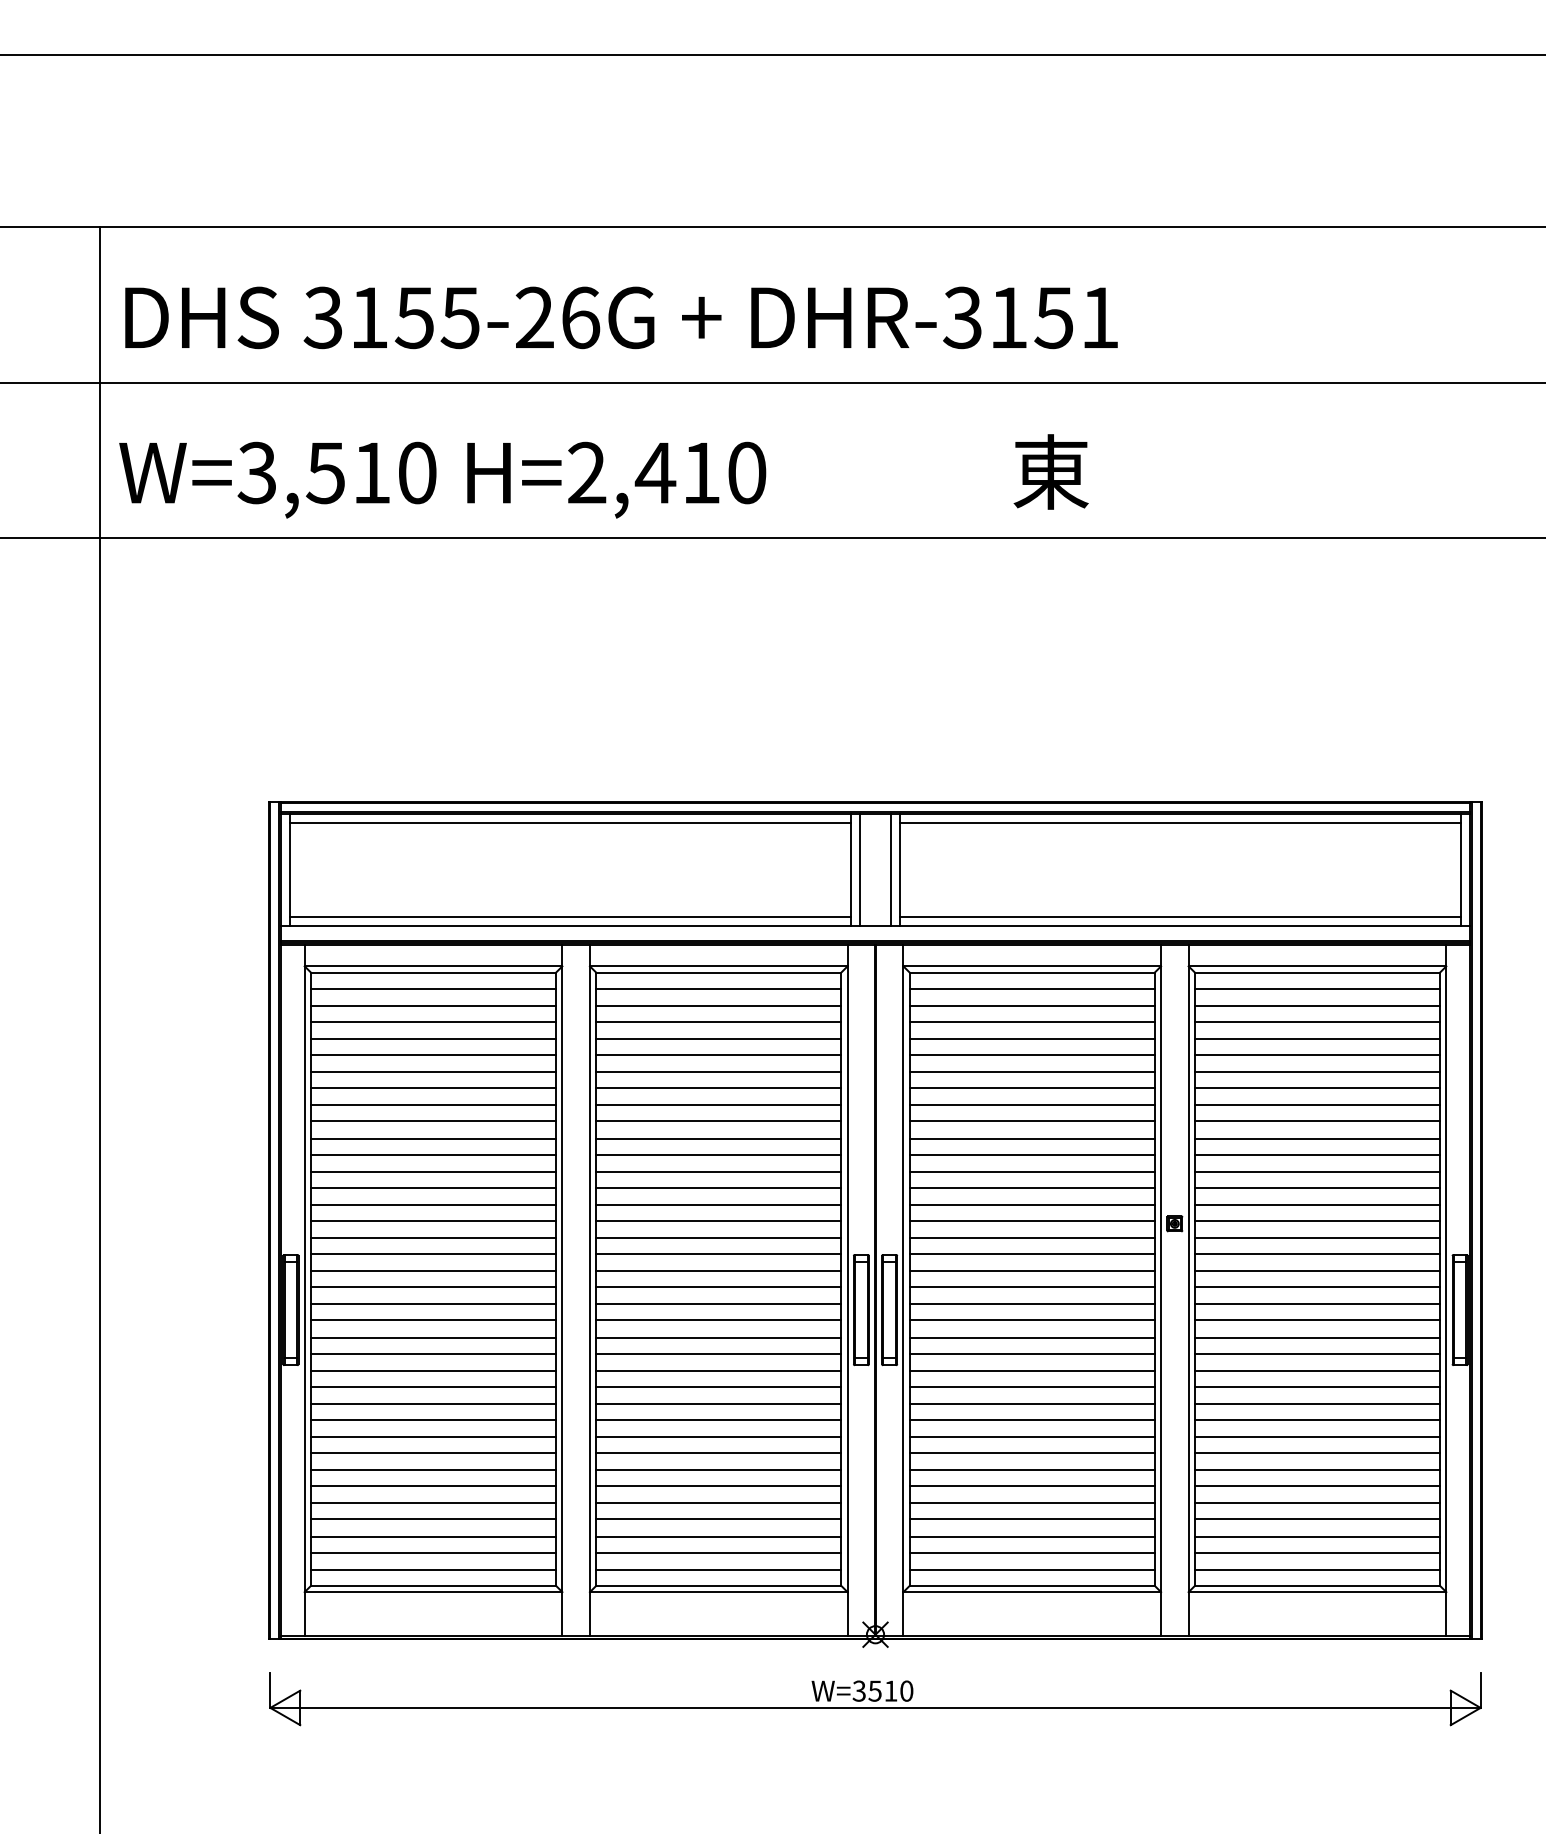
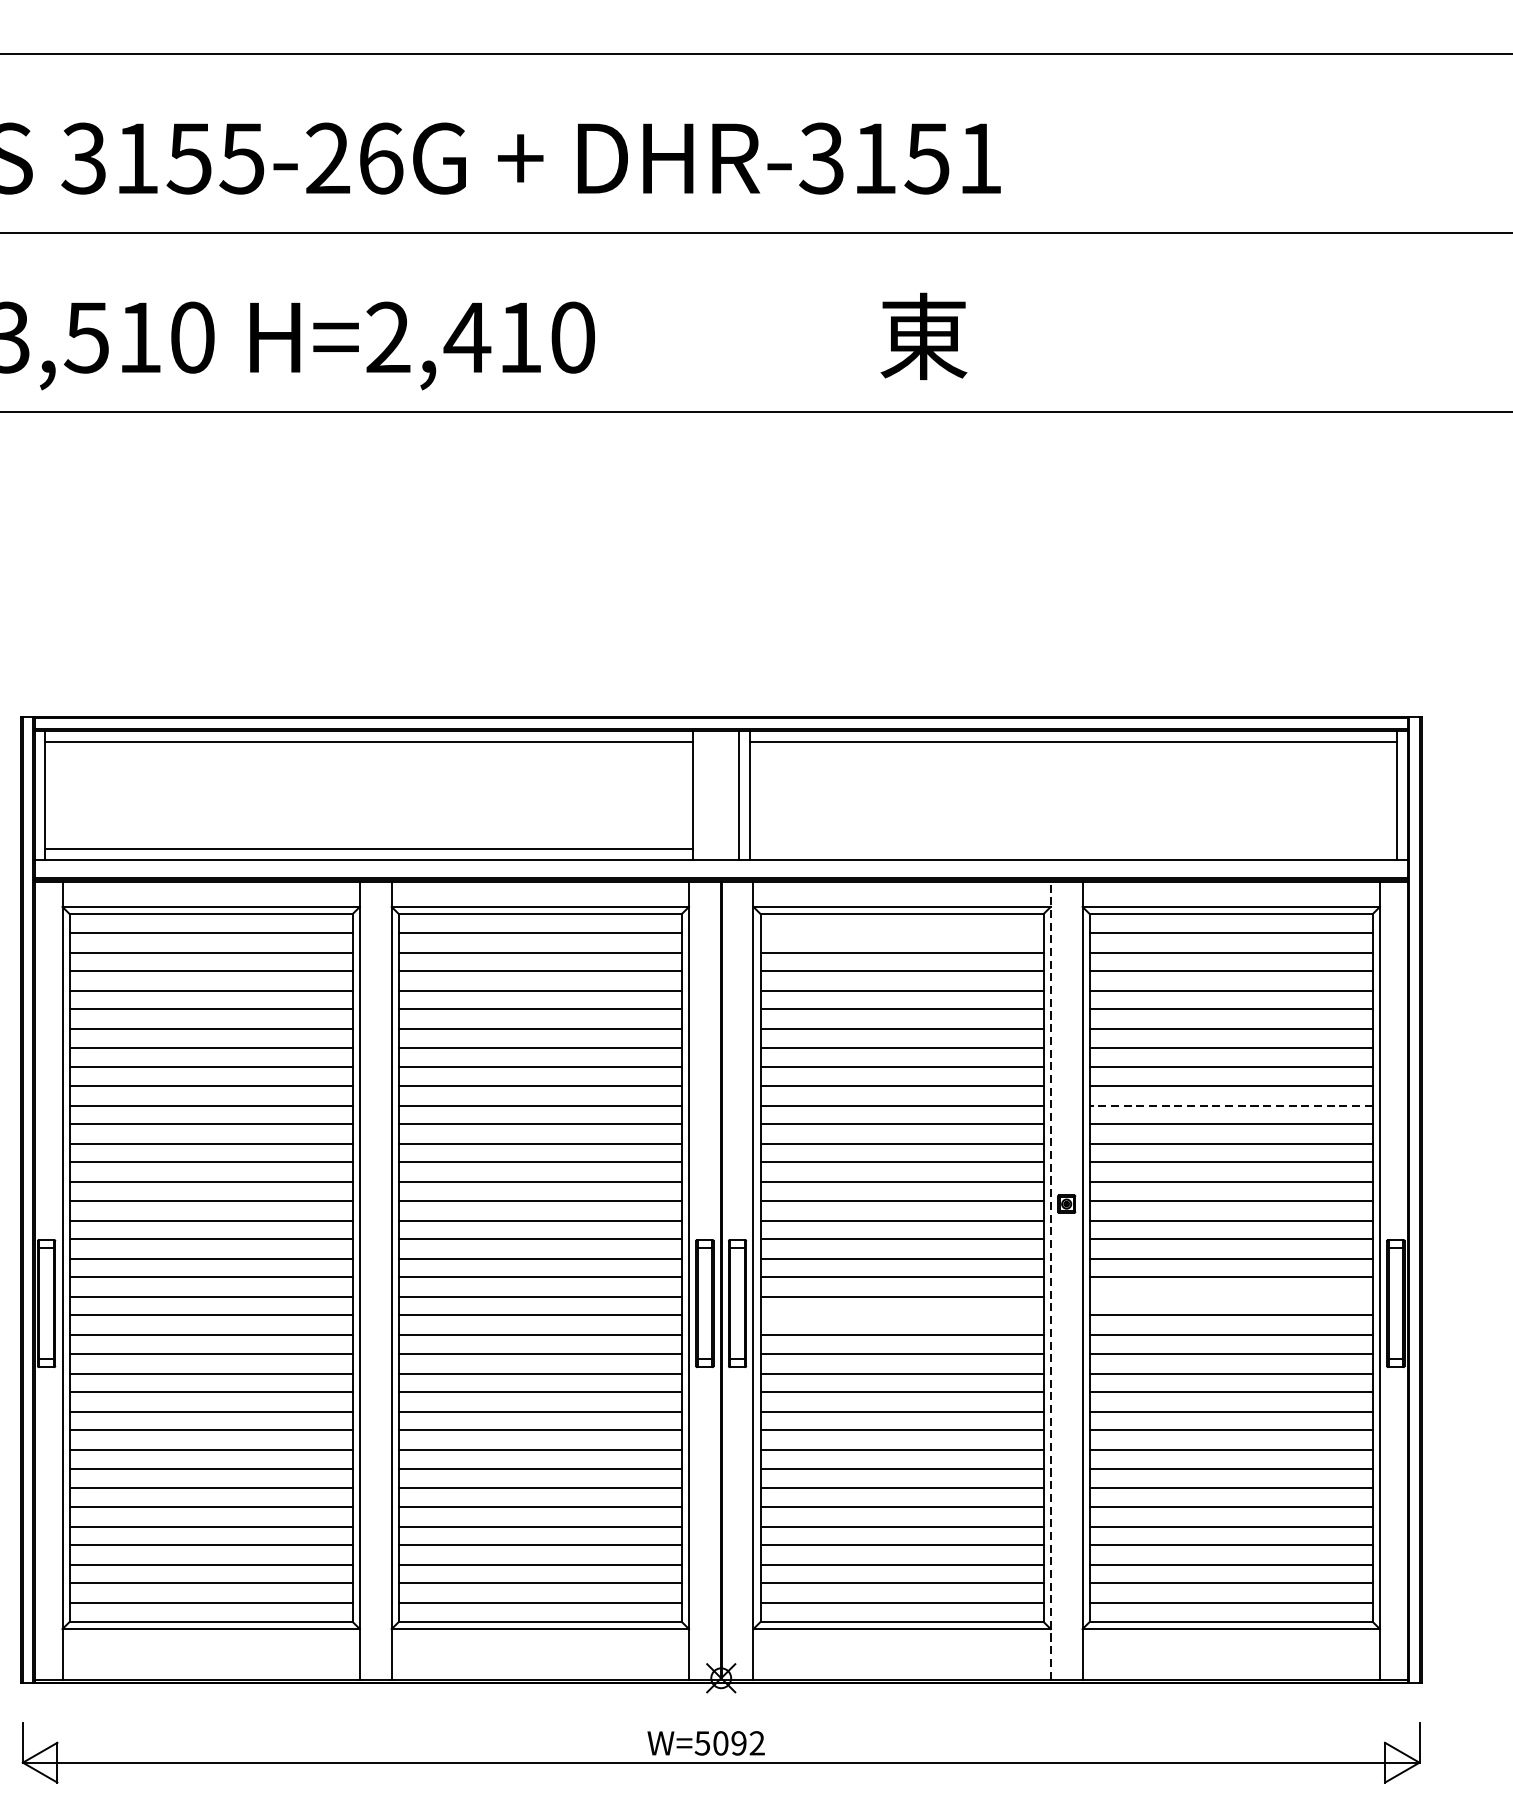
line: (860, 869) -> (703, 795), removed
line: (1180, 916) -> (1073, 849), removed
line: (1031, 988) -> (901, 932), removed
line: (1317, 1138) -> (1231, 1105), solid -> dashed
line: (1161, 1289) -> (1051, 1279), solid -> dashed
line: (1317, 1304) -> (1231, 1297), removed
line: (1031, 1320) -> (901, 1315), removed
text: (883, 1690) -> (730, 1742), W=3510 -> W=5092

